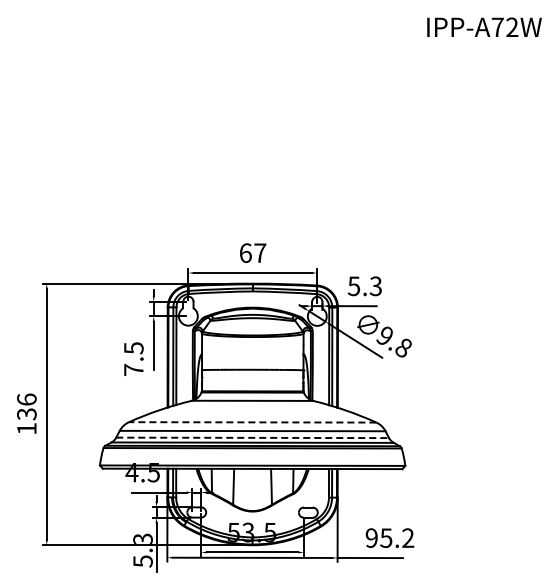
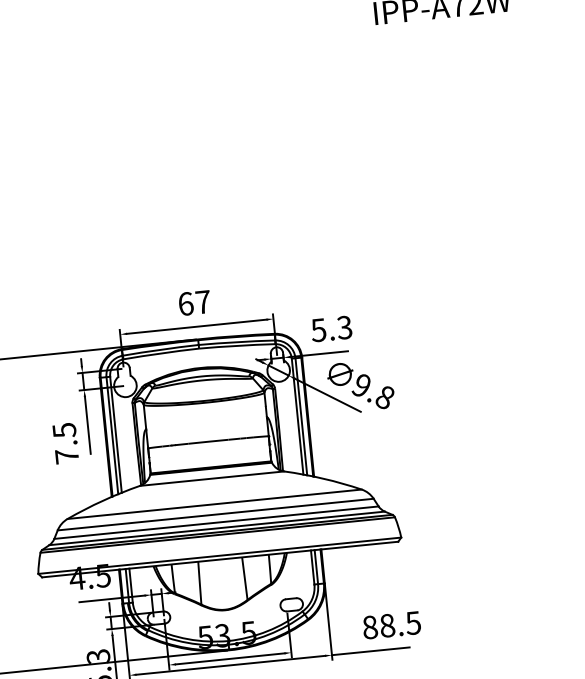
line: (252, 422) -> (214, 504), dashed -> solid
line: (253, 437) -> (217, 522), dashed -> solid
text: (389, 538) -> (391, 625), 95.2 -> 88.5

